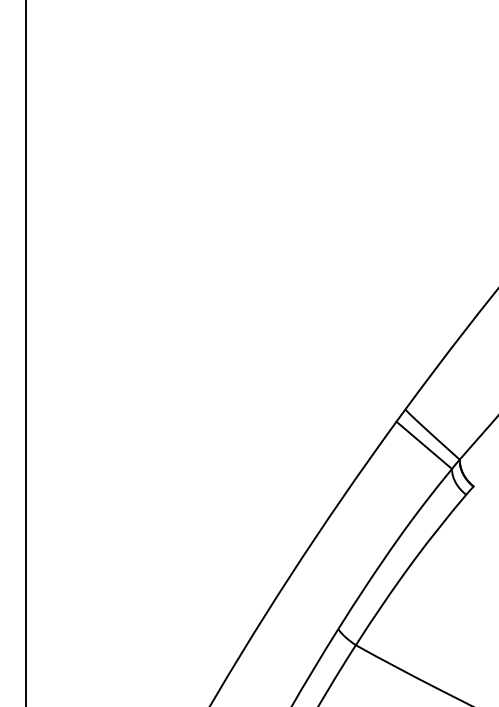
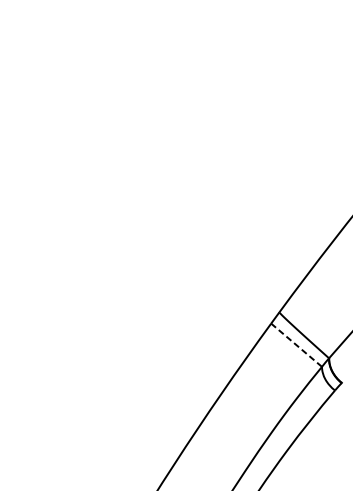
line: (423, 445) -> (295, 345), solid -> dashed

